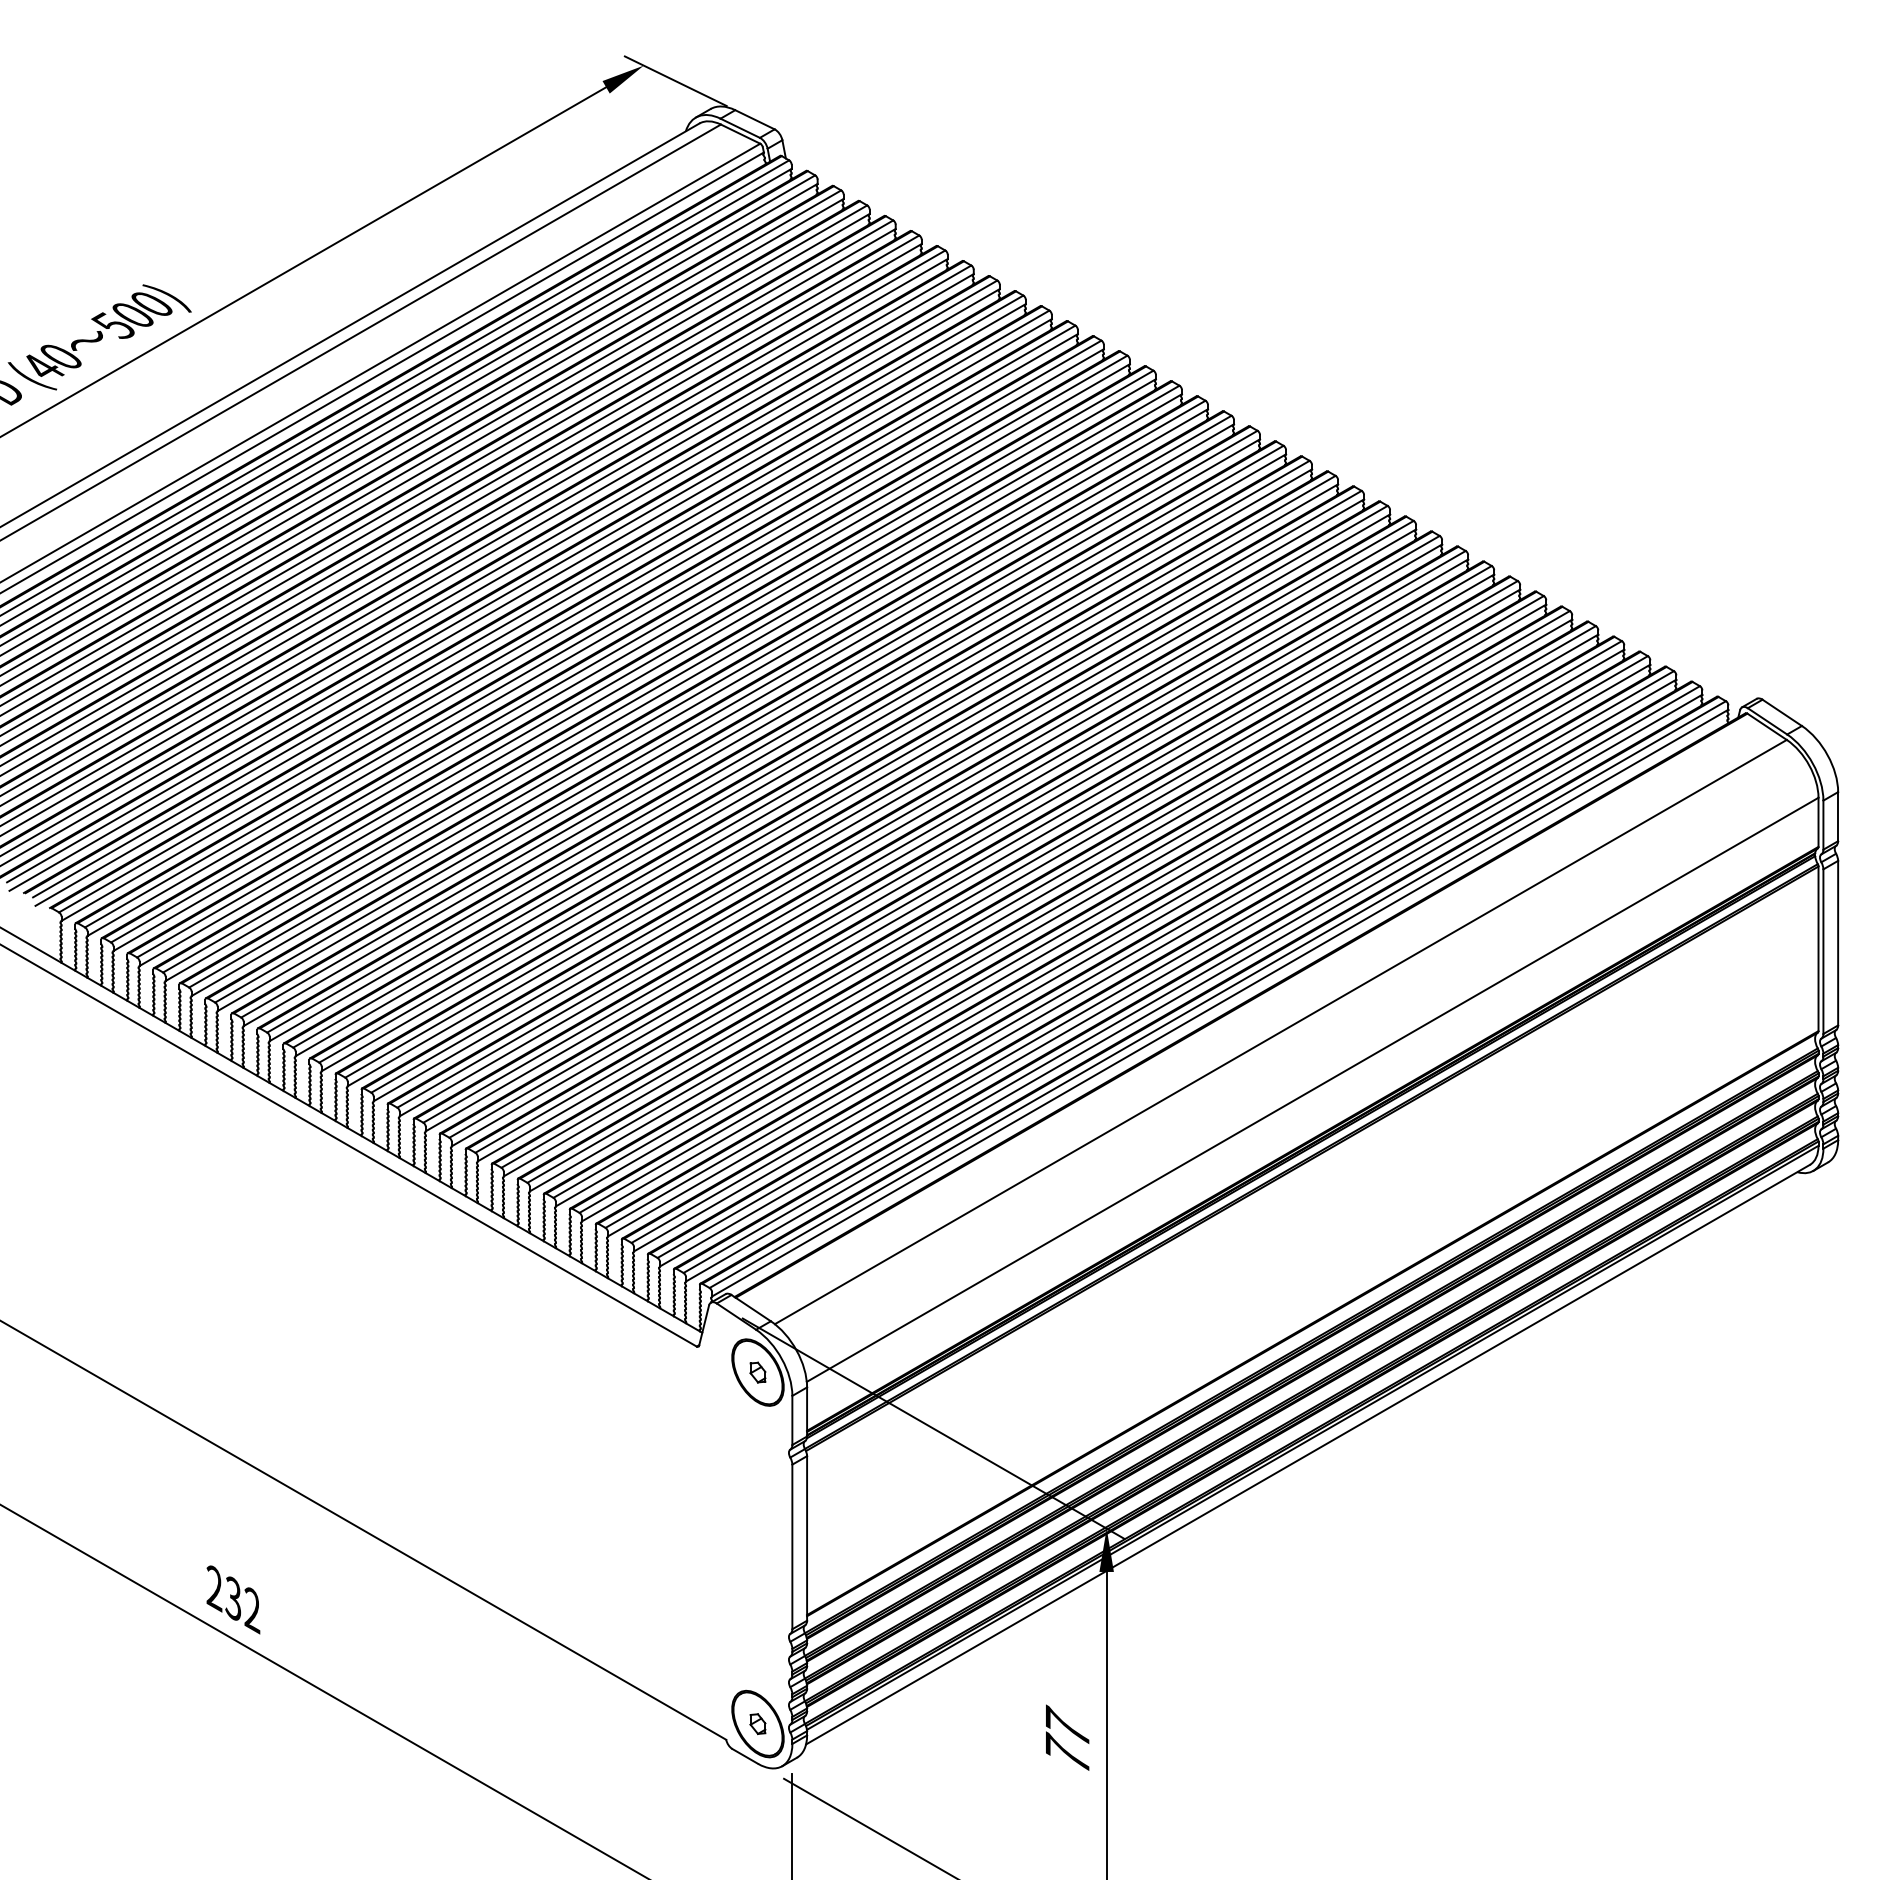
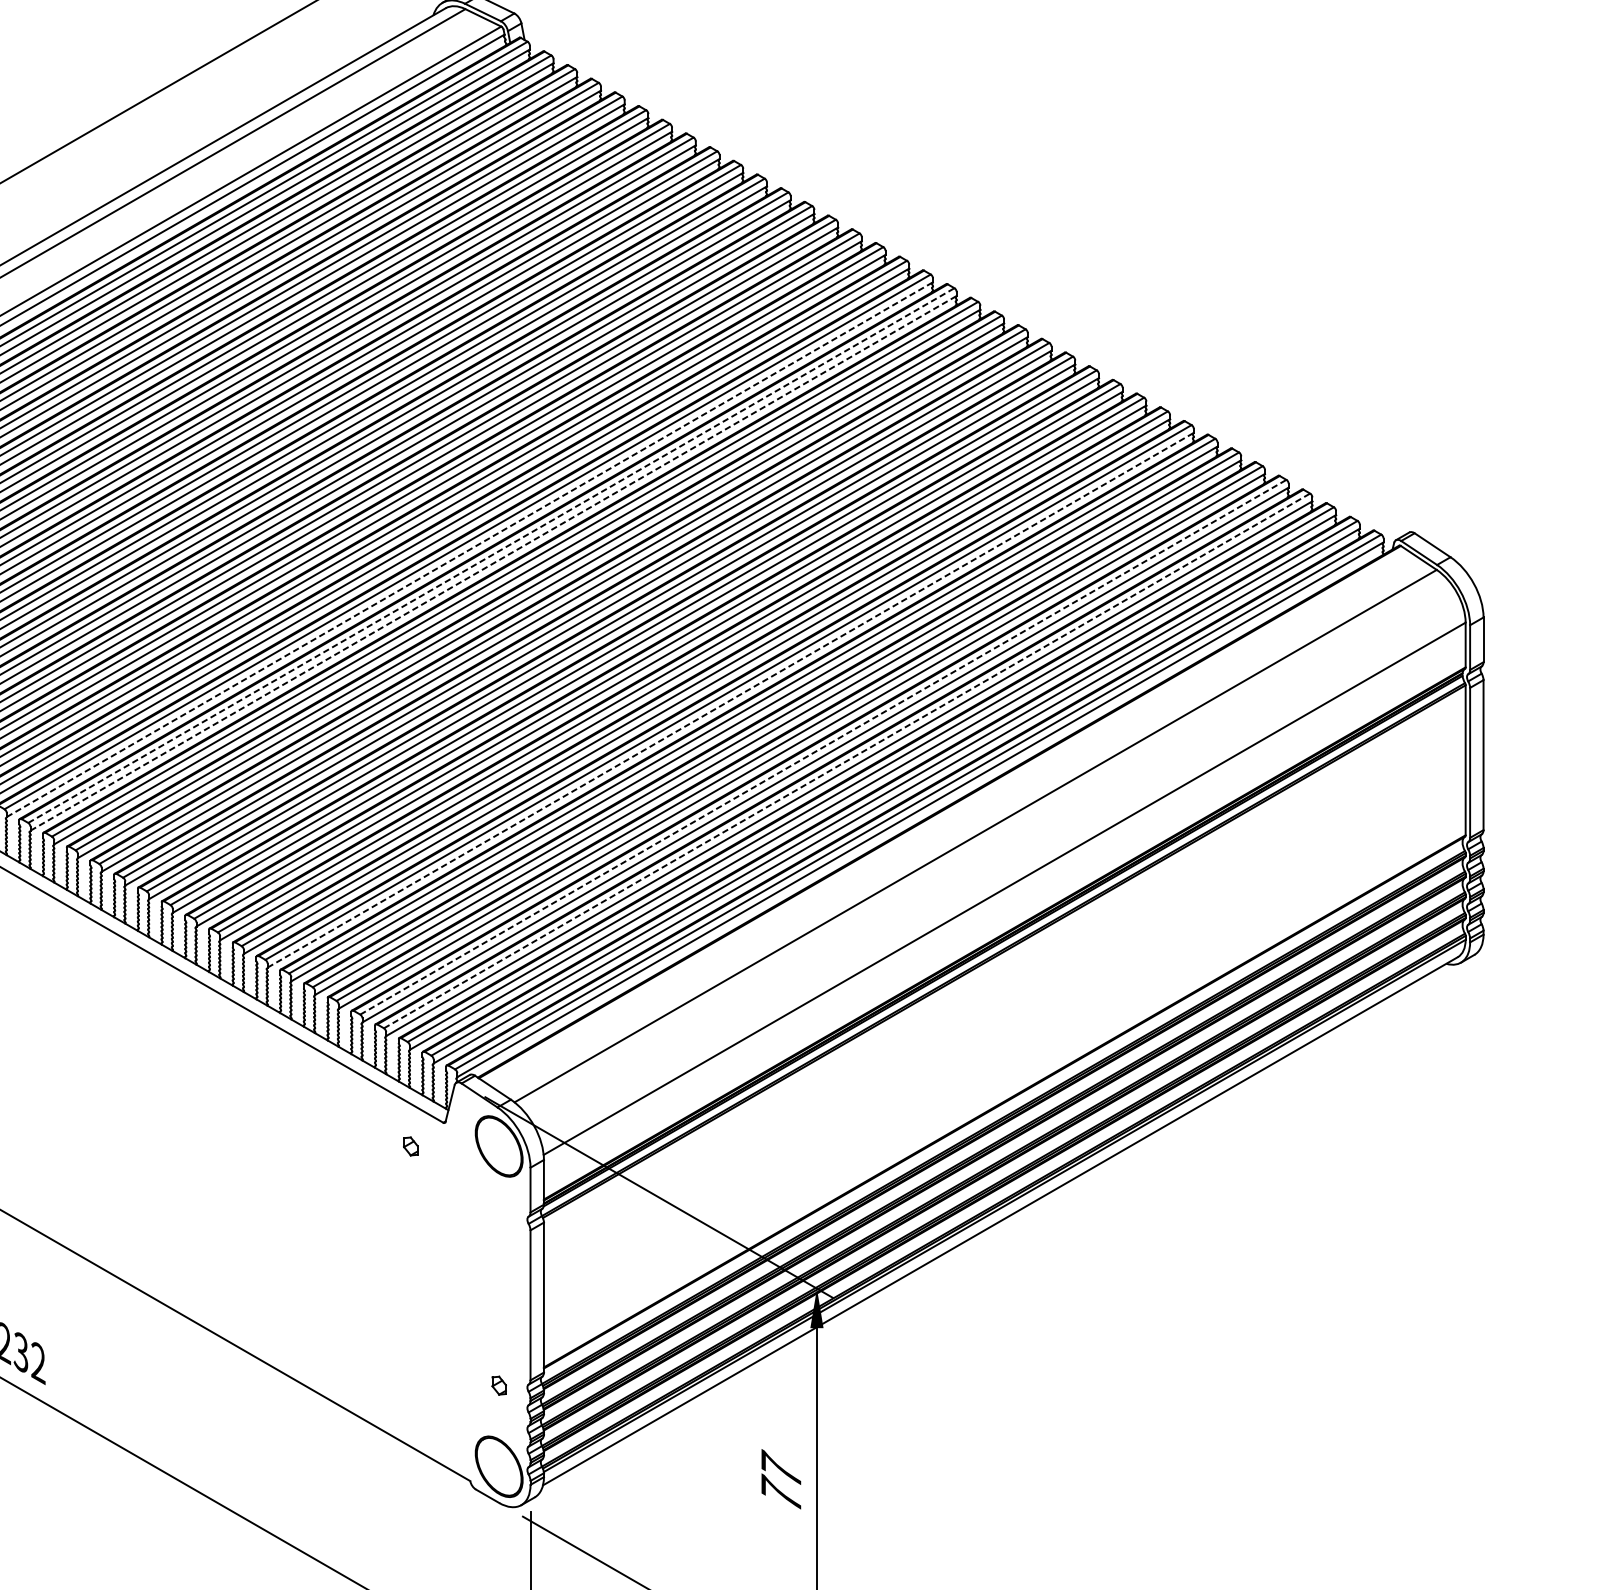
line: (725, 717) -> (469, 549), solid -> dashed
line: (749, 724) -> (491, 555), solid -> dashed
line: (751, 732) -> (493, 563), solid -> dashed
line: (1012, 882) -> (731, 699), solid -> dashed
line: (1113, 934) -> (823, 747), solid -> dashed
line: (1139, 949) -> (846, 760), solid -> dashed
part: (757, 1372) -> (410, 1146), moved
part: (757, 1724) -> (498, 1386), moved

